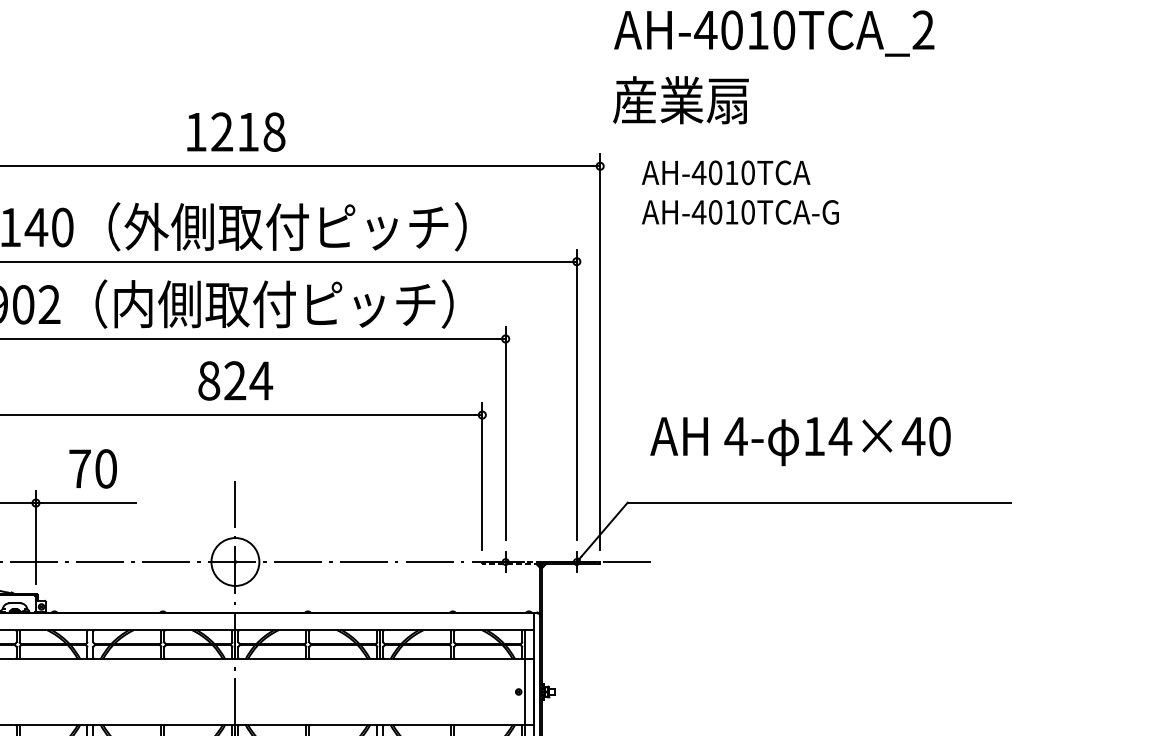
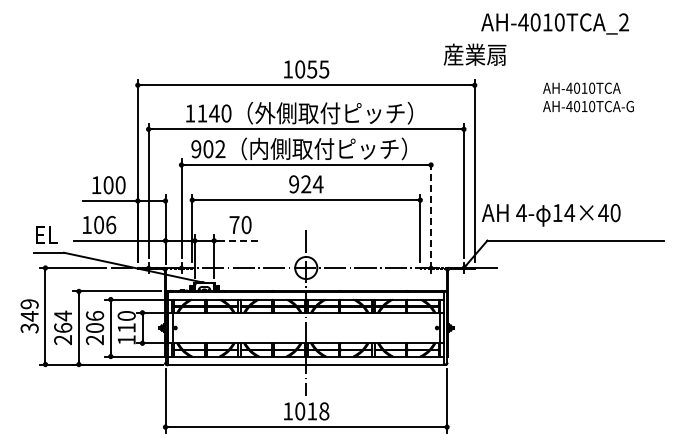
text: (679, 99) -> (474, 54), moved
text: (248, 132) -> (312, 69), 1218 -> 1055
text: (740, 192) -> (588, 97), moved
text: (209, 381) -> (294, 184), 824 -> 924
line: (506, 433) -> (431, 208), solid -> dashed
text: (801, 441) -> (551, 215), moved
line: (90, 502) -> (239, 240), solid -> dashed

